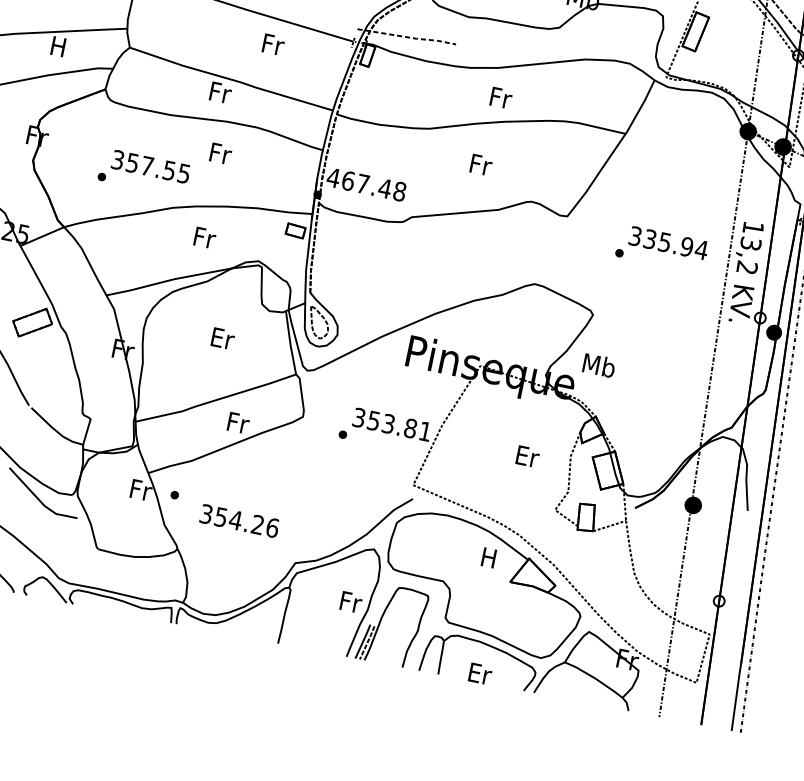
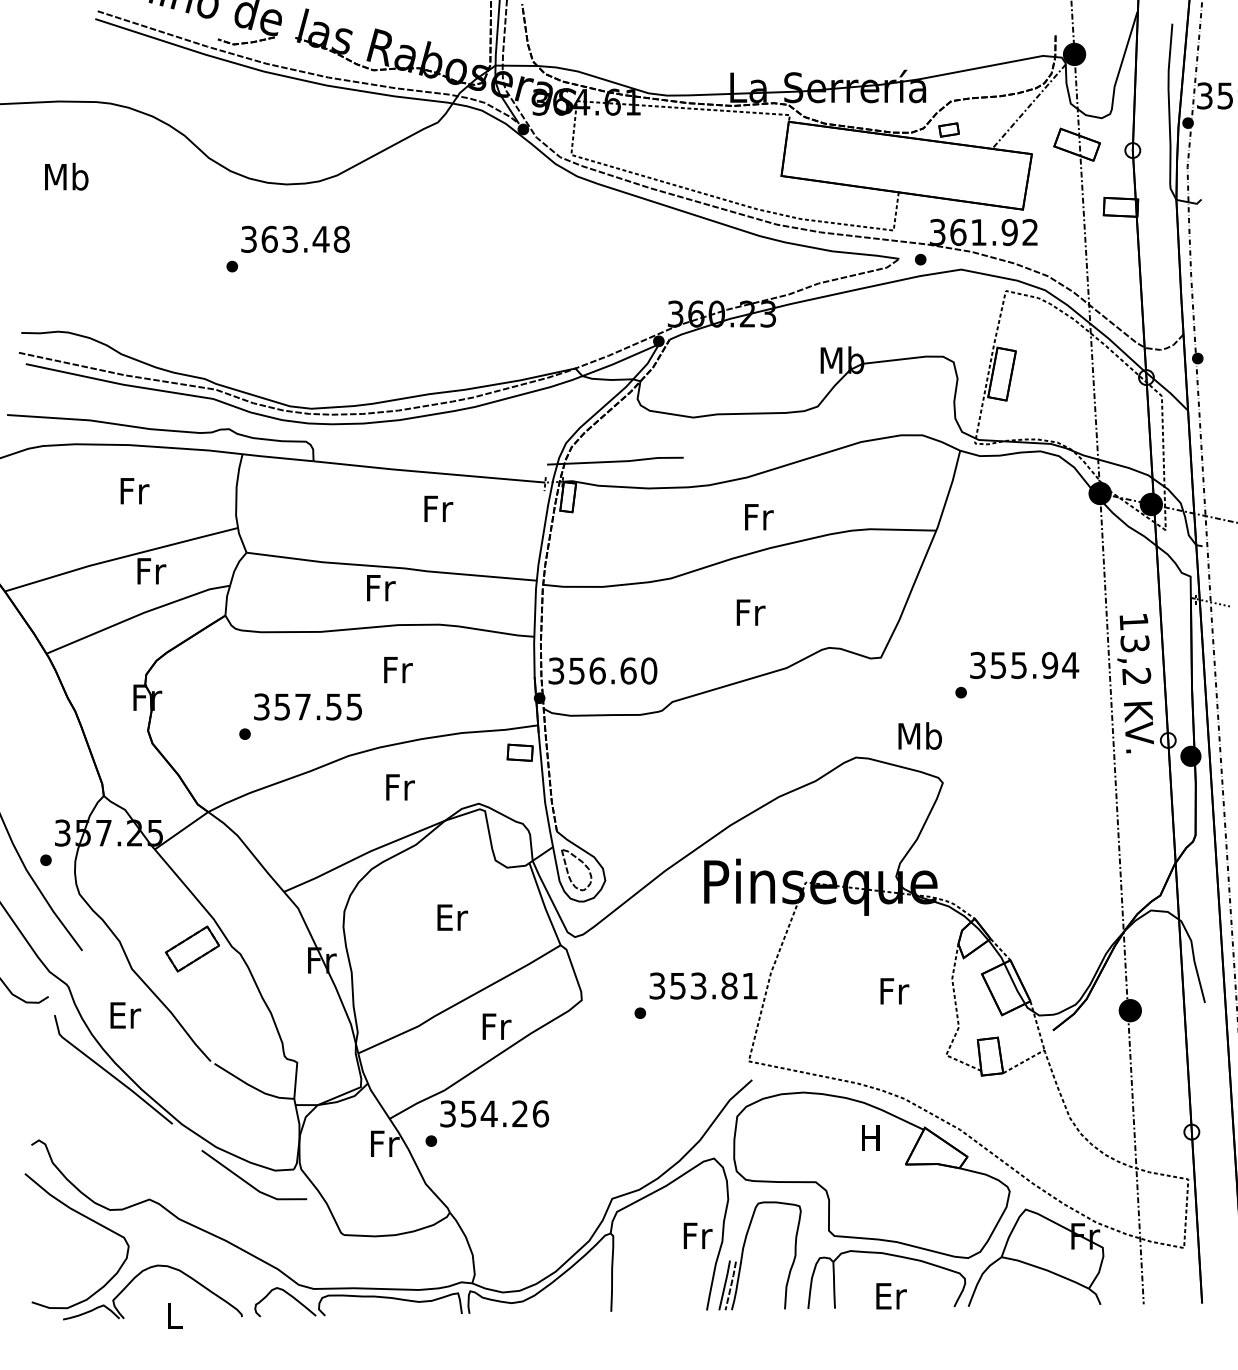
line: (407, 37) -> (616, 461), dashed -> solid
text: (59, 46) -> (151, 571), H -> Fr
text: (366, 184) -> (602, 670), 467.48 -> 356.60
text: (650, 238) -> (998, 664), 335.94 -> 355.94
text: (598, 365) -> (919, 735), moved
text: (527, 456) -> (894, 991), Er -> Fr
text: (239, 520) -> (494, 1113), moved

